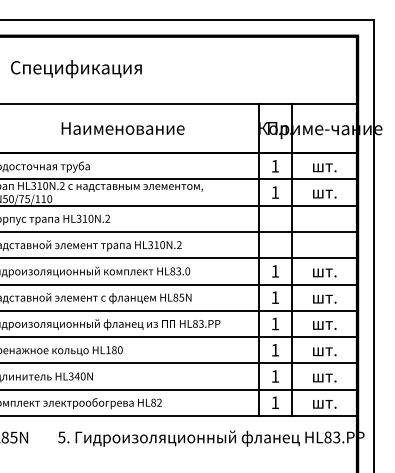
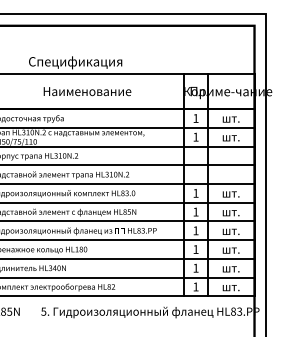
text: (76, 69) -> (75, 63), moved

